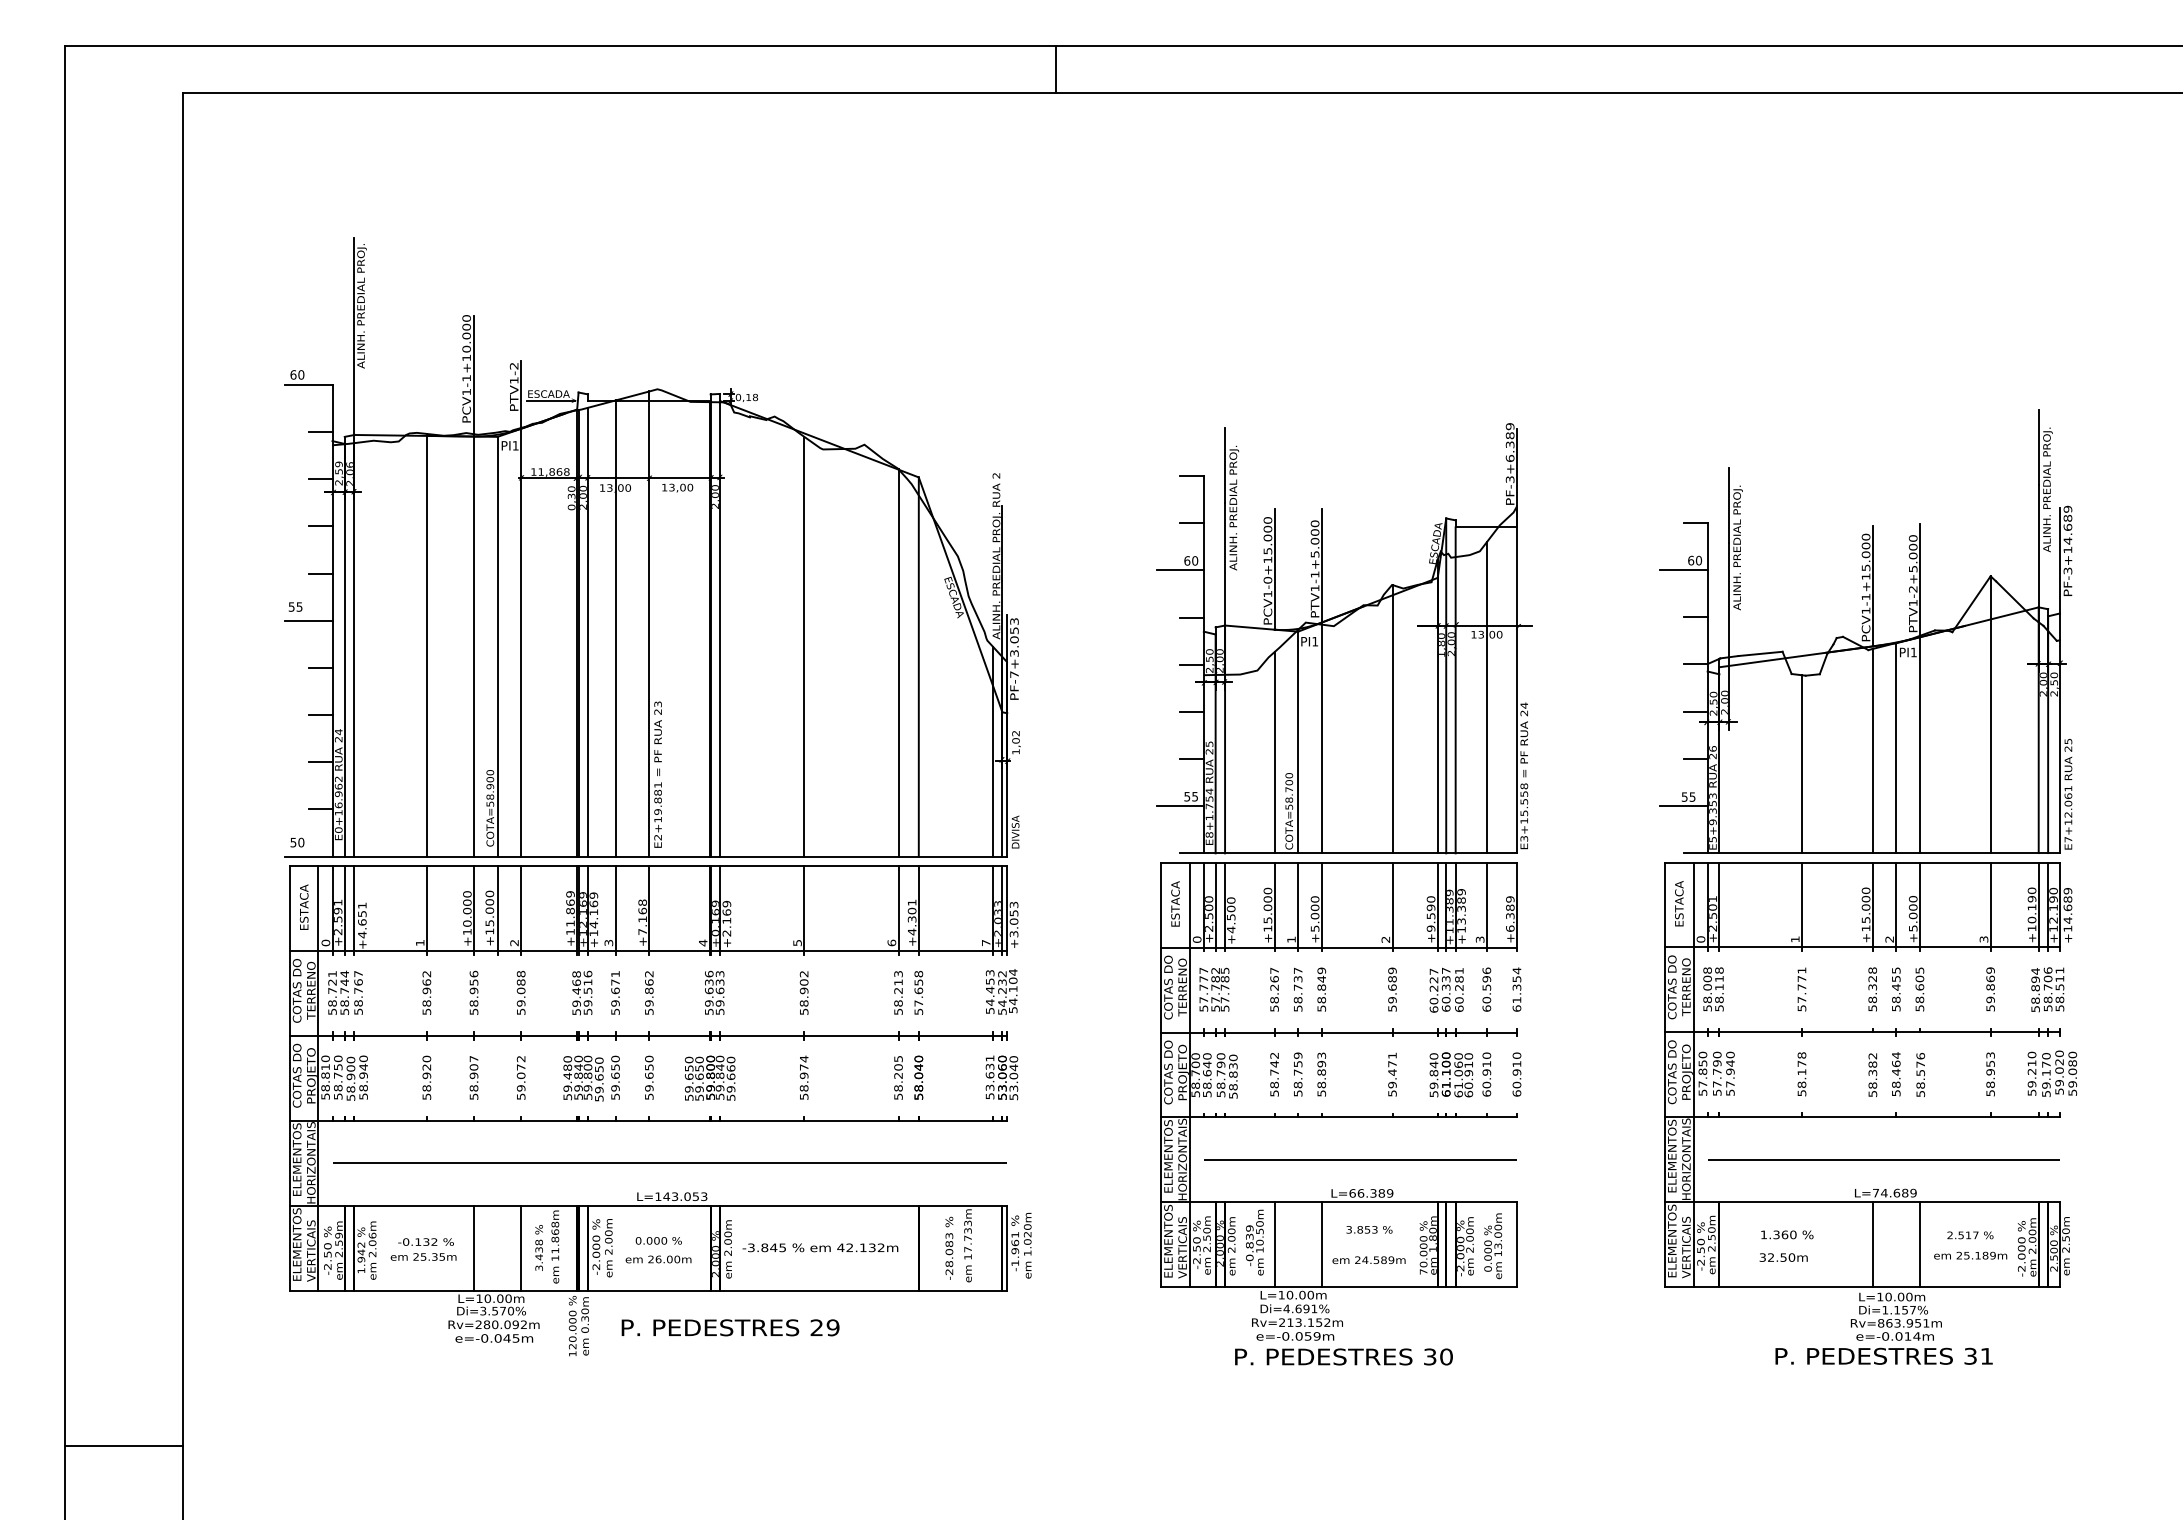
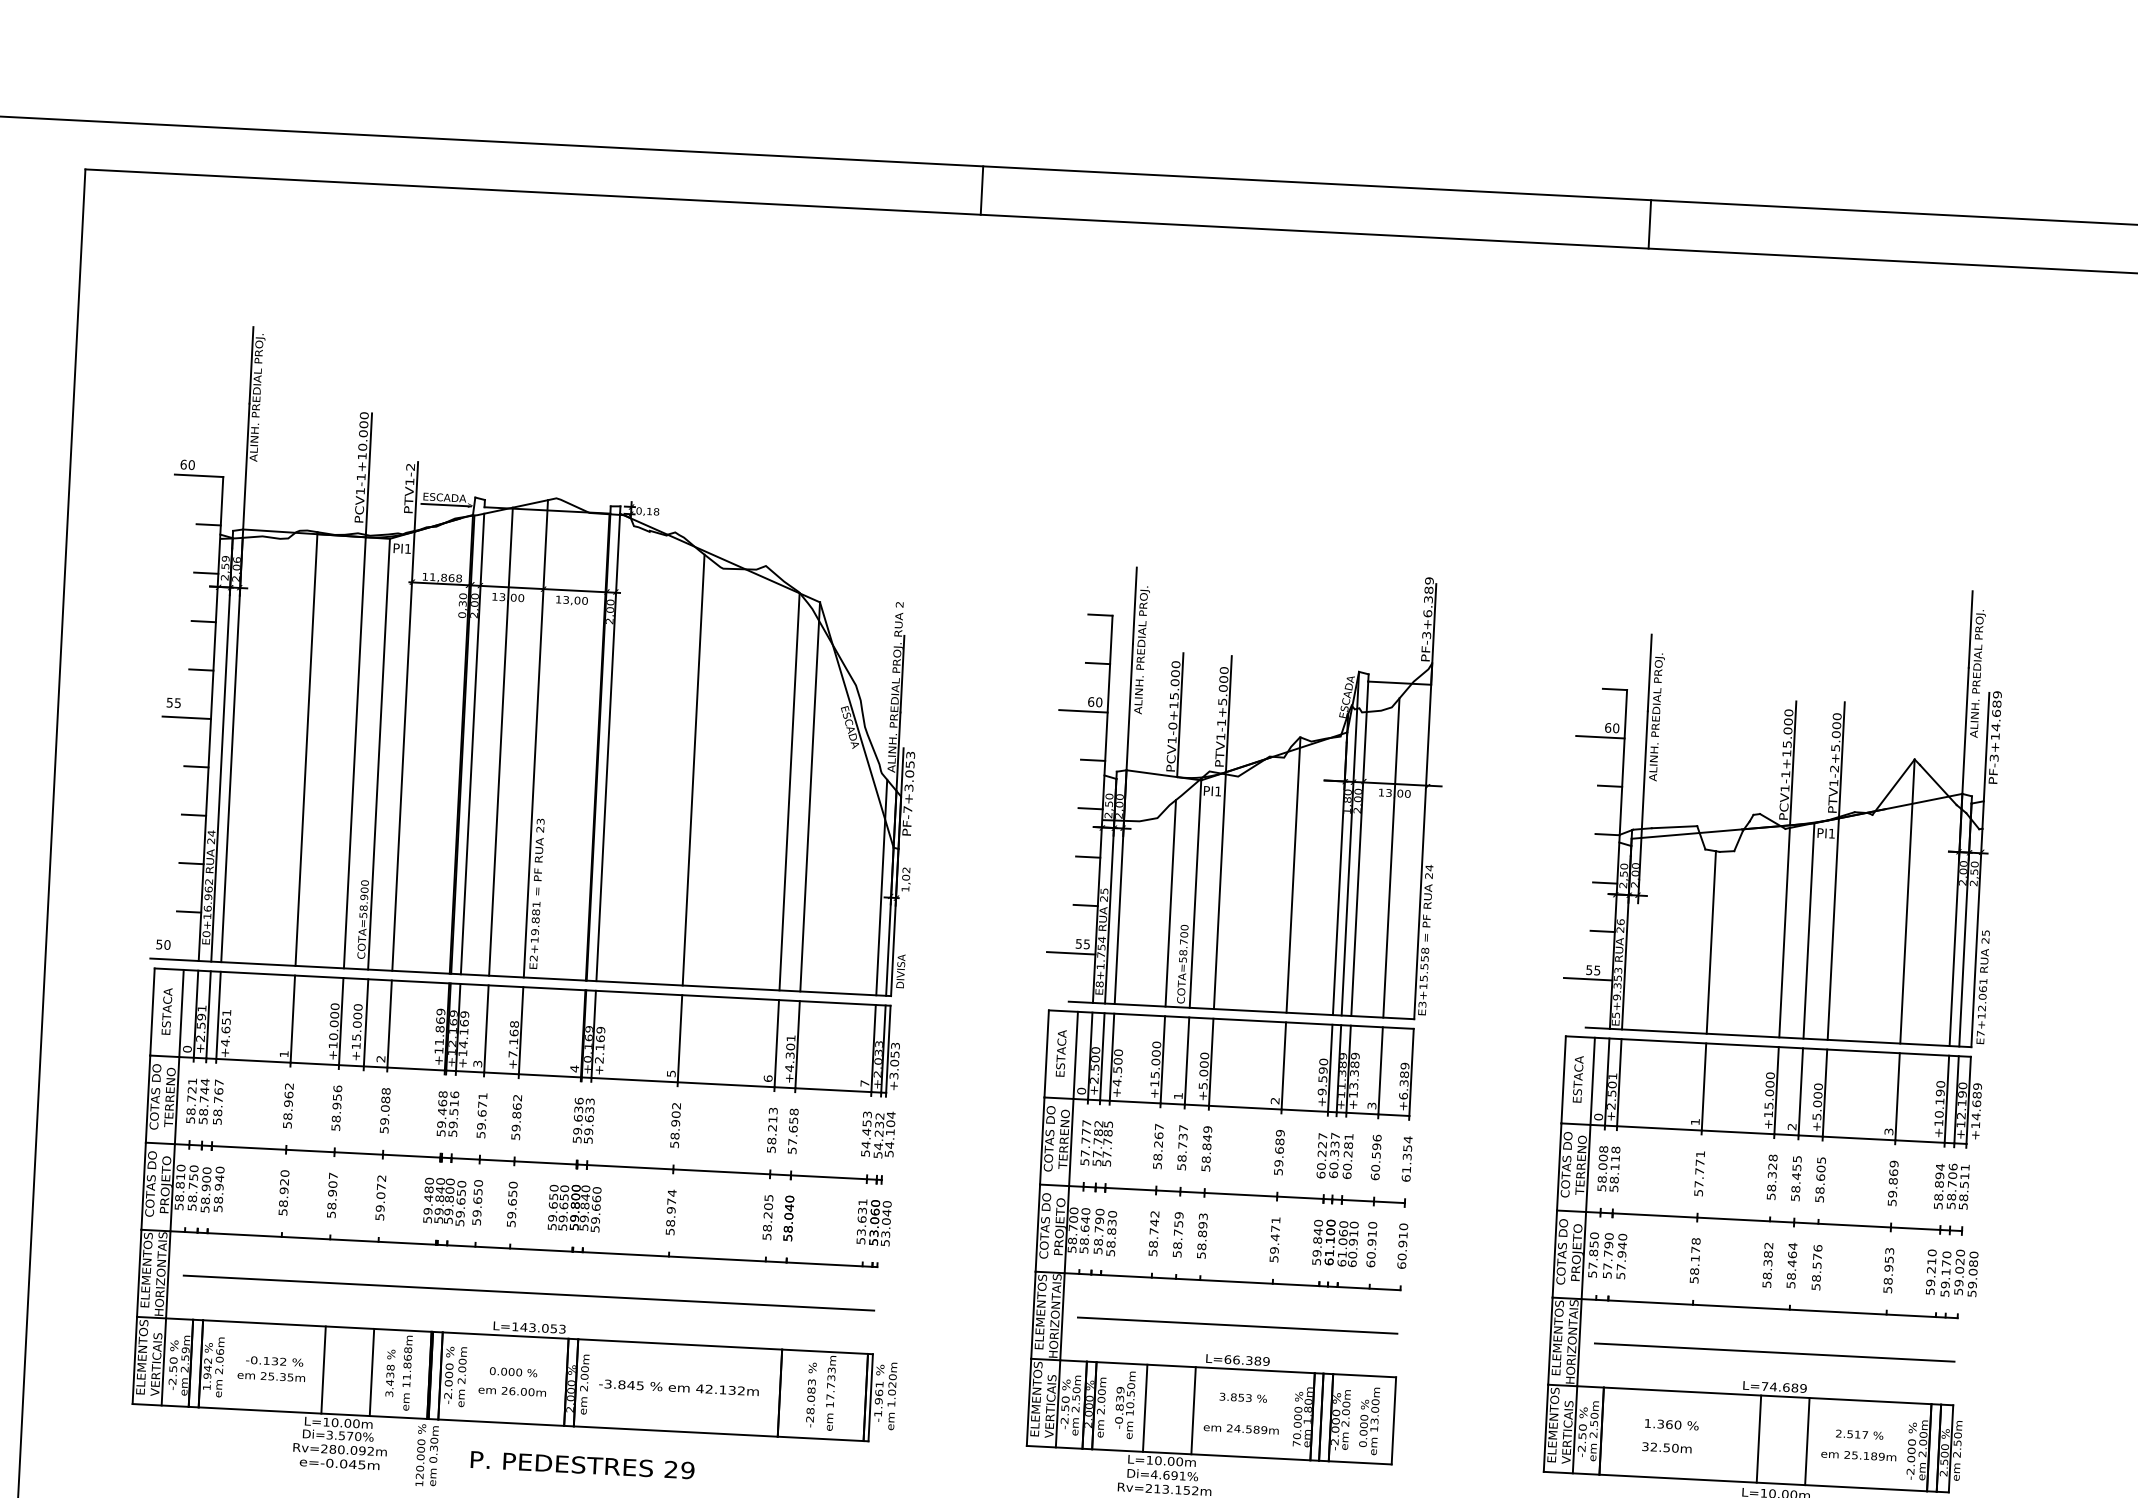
line: (1706, 68) -> (1649, 223), added

